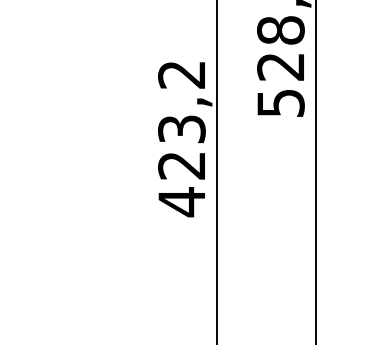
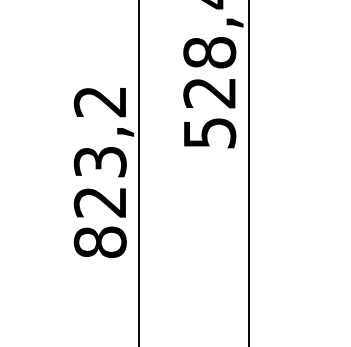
text: (181, 202) -> (99, 242), 423,2 -> 823,2

